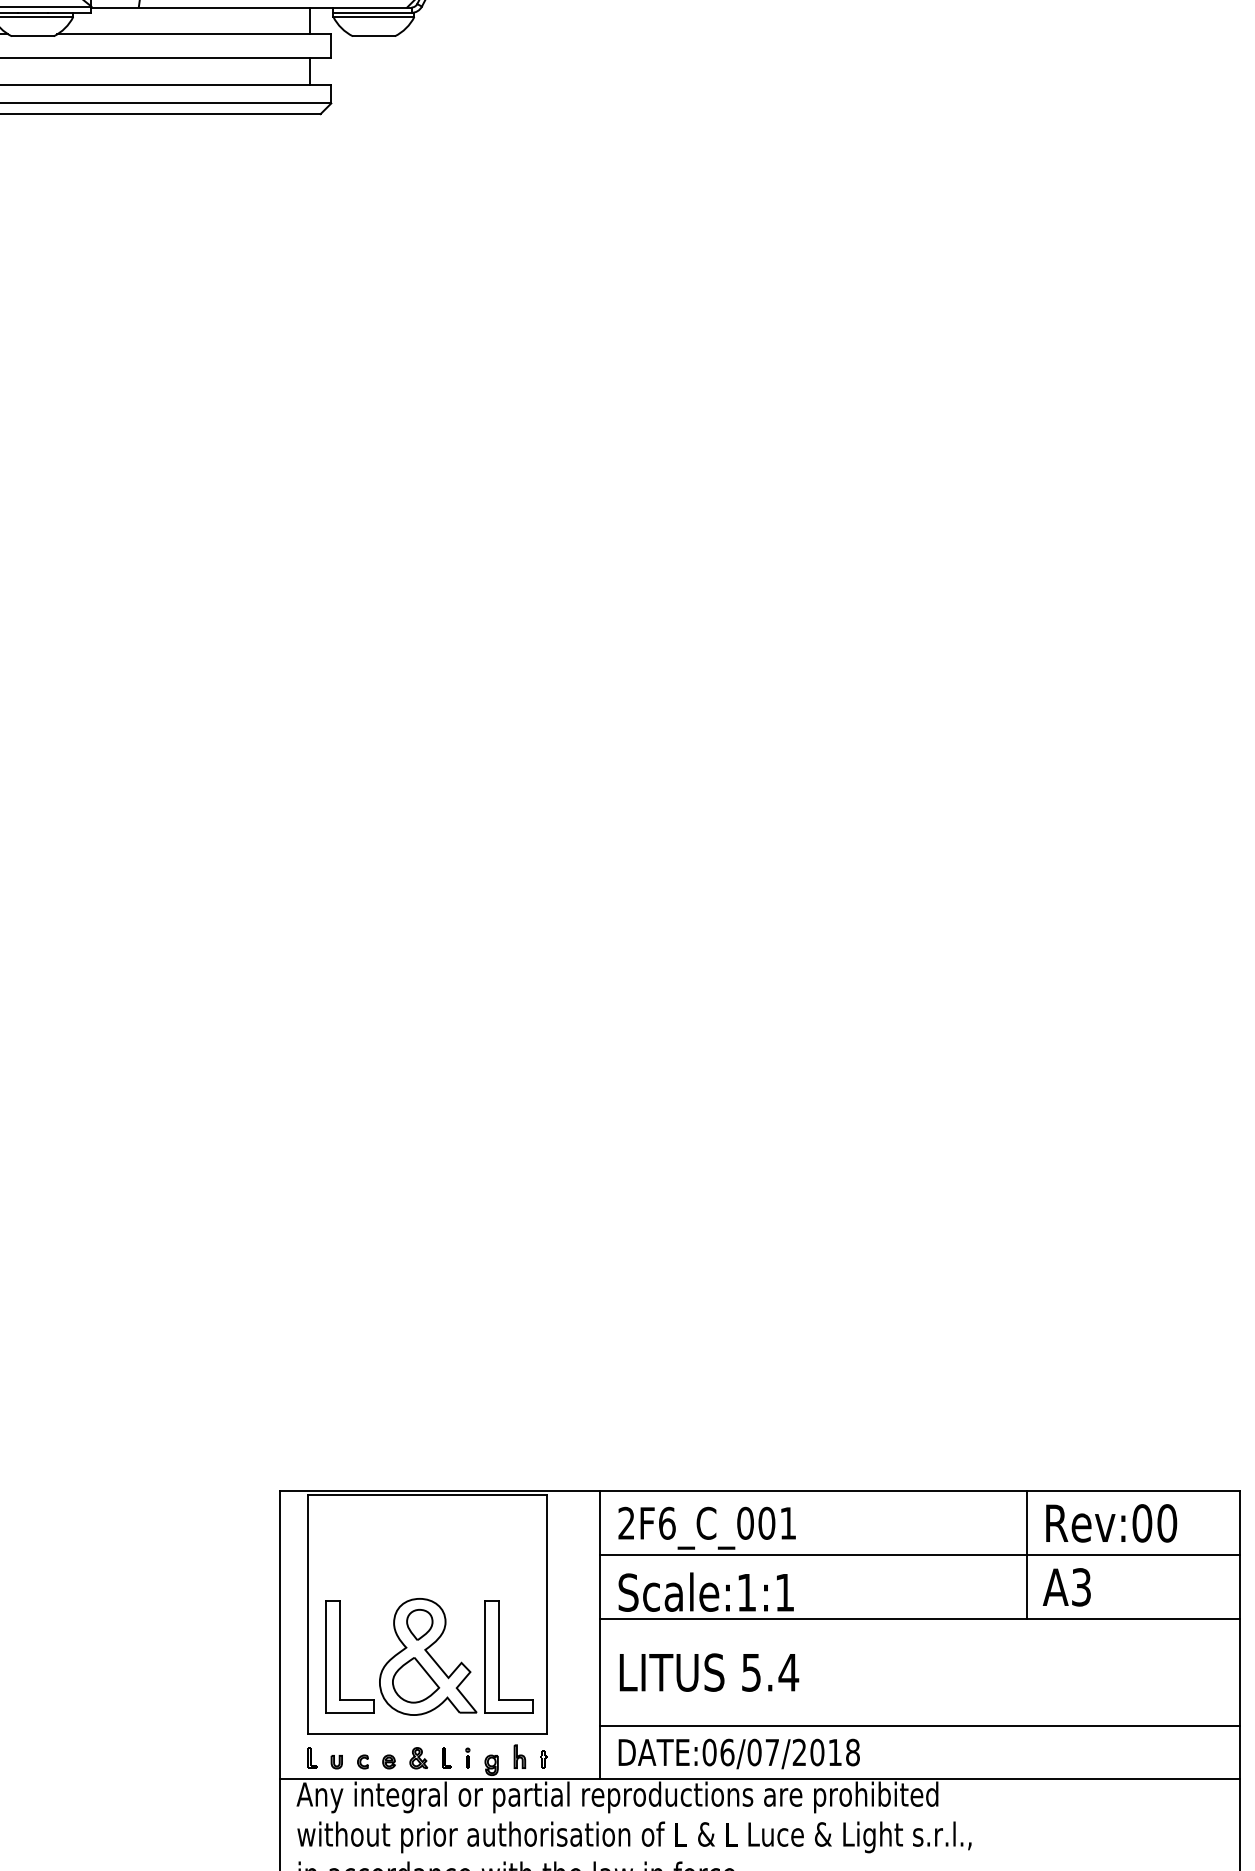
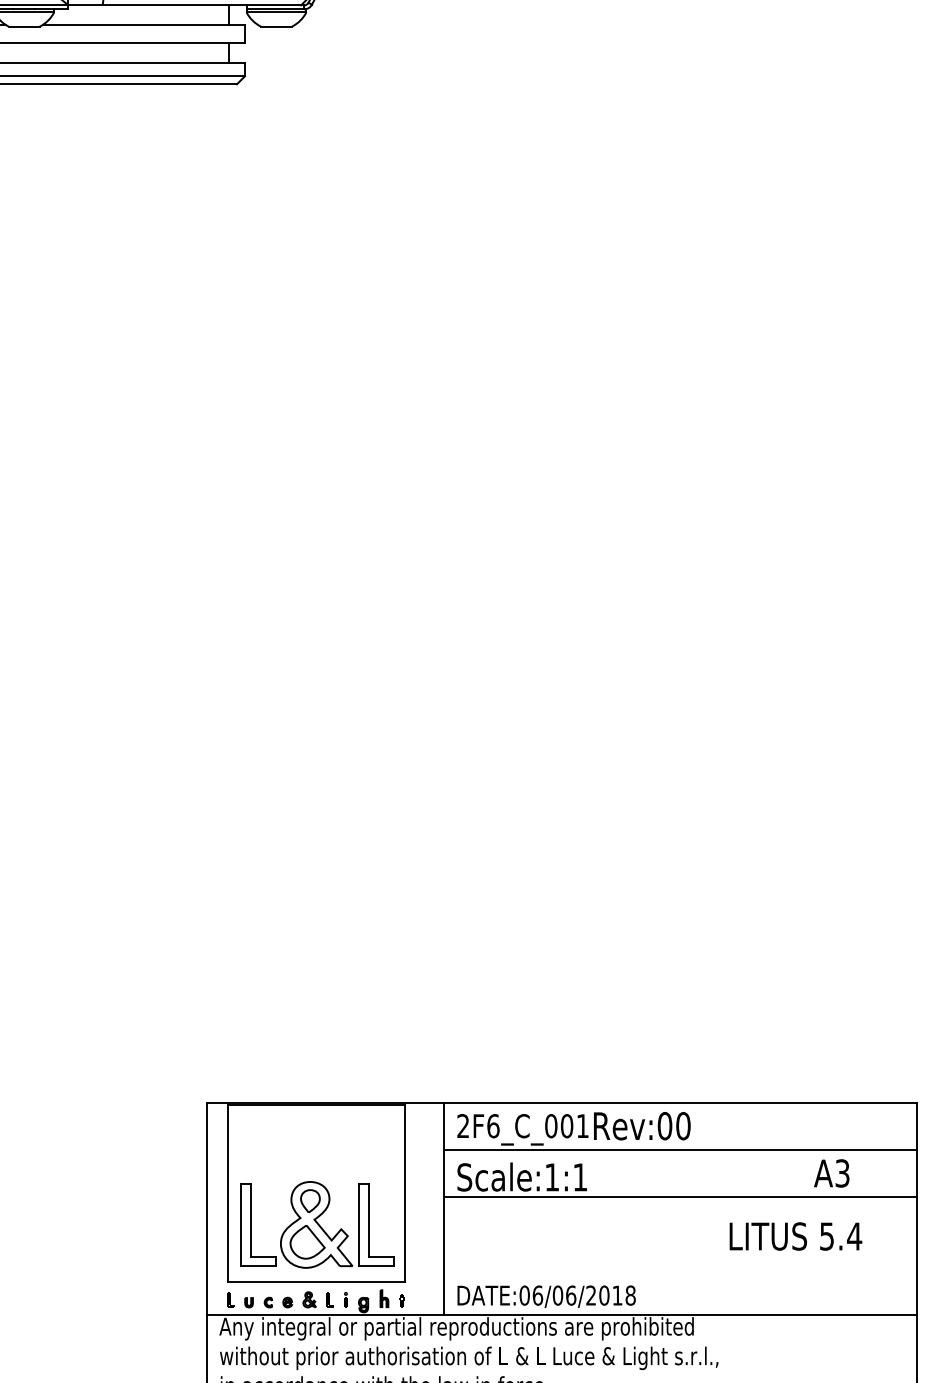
text: (1111, 1523) -> (642, 1126), moved
line: (1026, 1555) -> (759, 1149), removed
text: (1066, 1587) -> (831, 1173), moved
text: (709, 1672) -> (795, 1236), moved
line: (919, 1725) -> (679, 1275), removed
text: (772, 1752) -> (571, 1295), DATE:06/07/2018 -> DATE:06/06/2018

